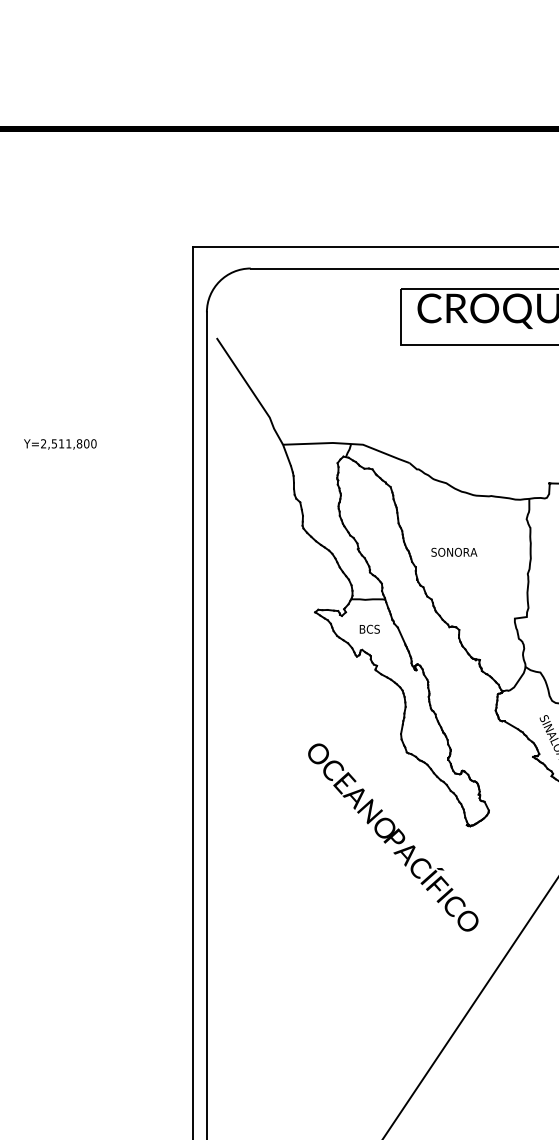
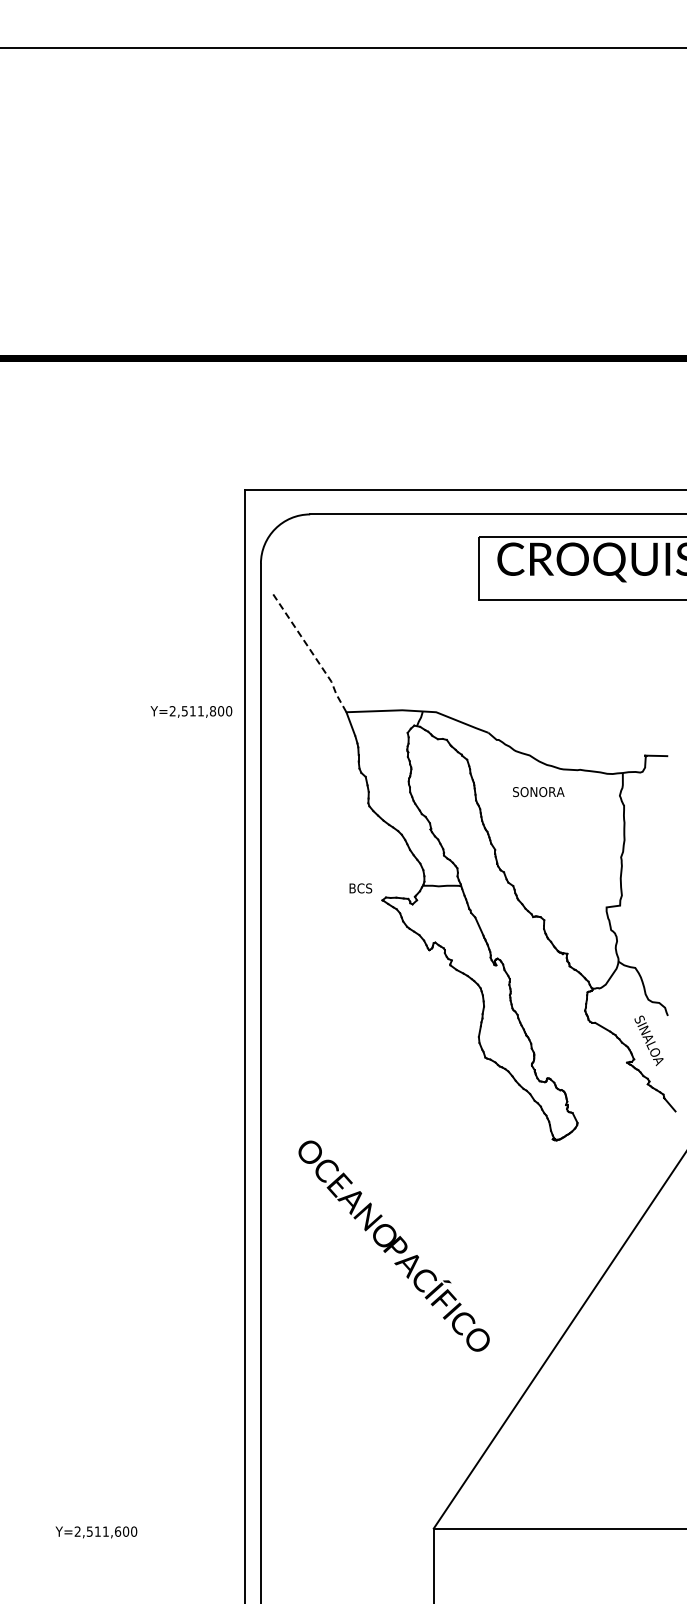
line: (251, 391) -> (311, 652), solid -> dashed
text: (60, 444) -> (191, 711), moved
text: (454, 552) -> (538, 792), moved
text: (369, 629) -> (360, 888), moved
text: (392, 836) -> (393, 1245), moved

